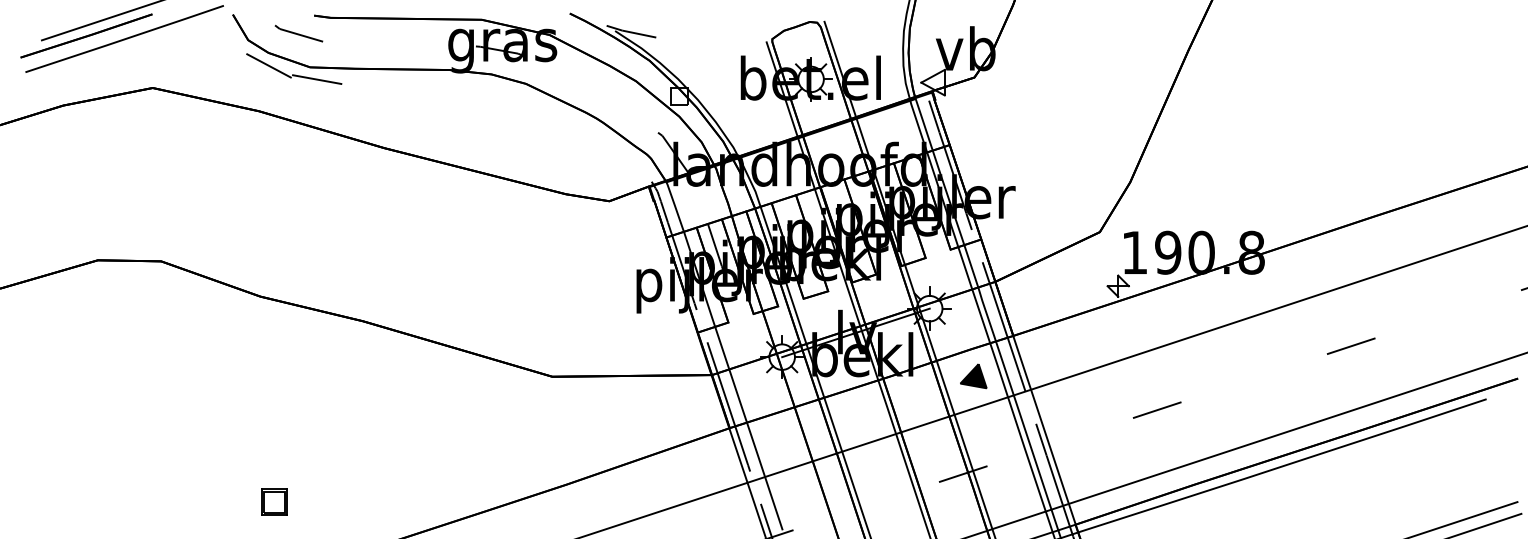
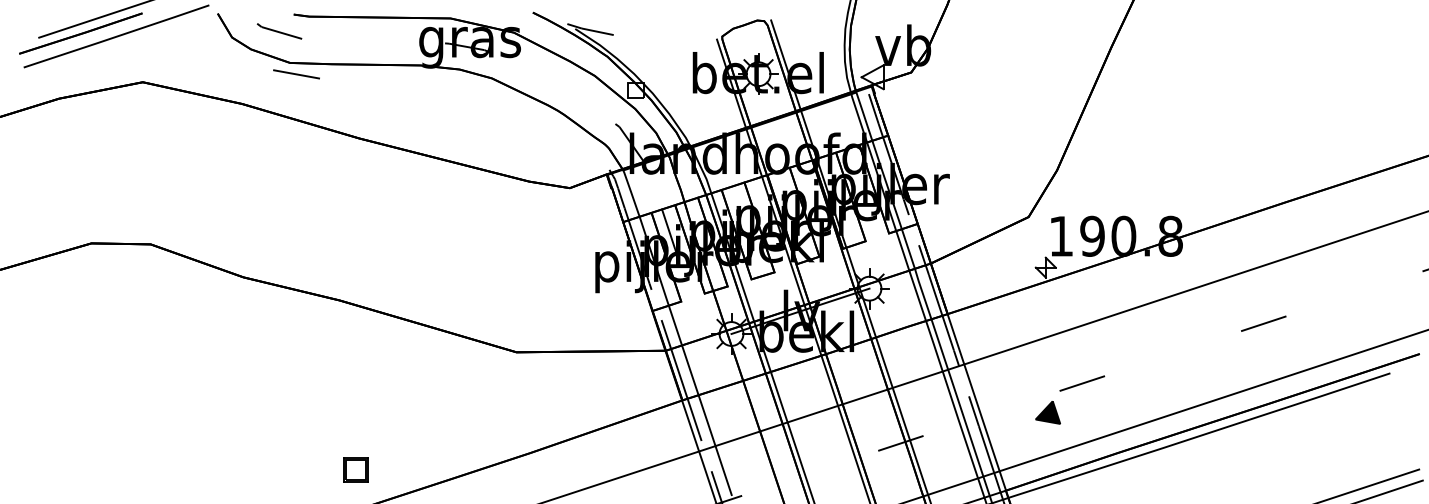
line: (268, 65) -> (251, 61), removed
part: (973, 376) -> (1047, 412), moved
part: (274, 501) -> (355, 468), moved

